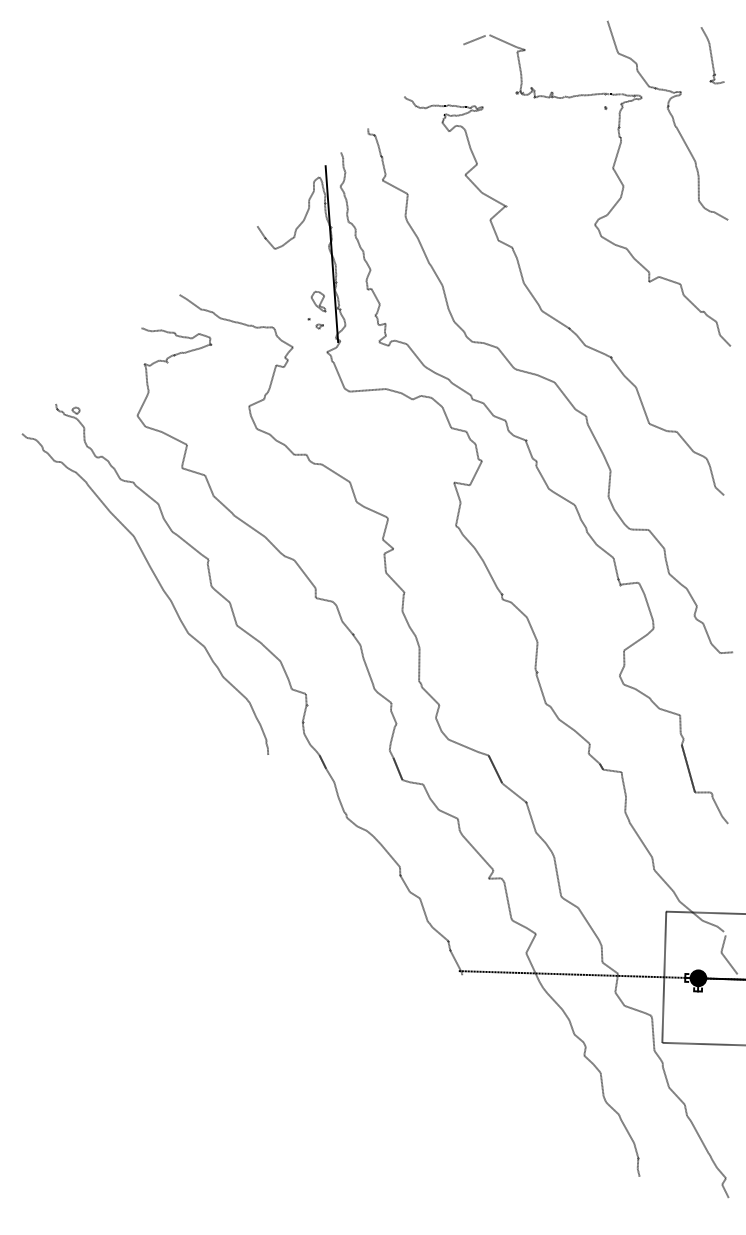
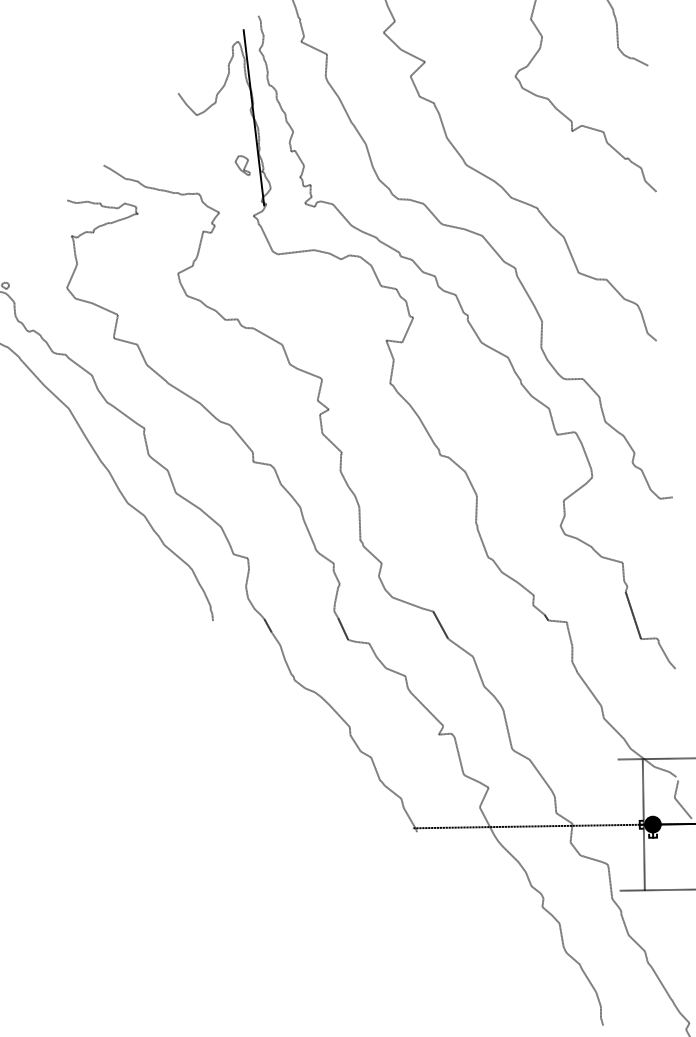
part: (315, 323) -> (240, 187), removed
line: (664, 976) -> (643, 824), moved

